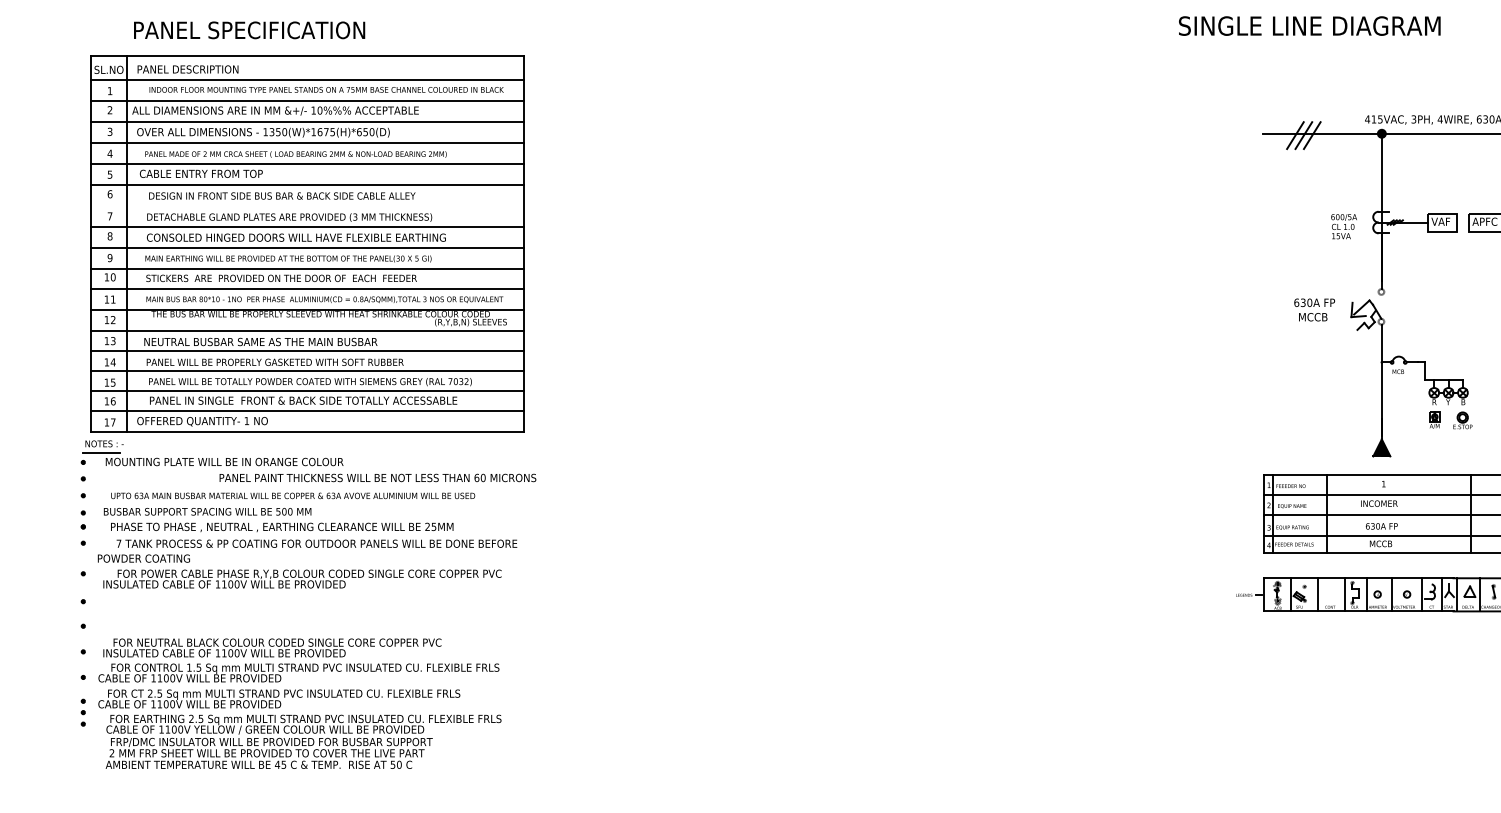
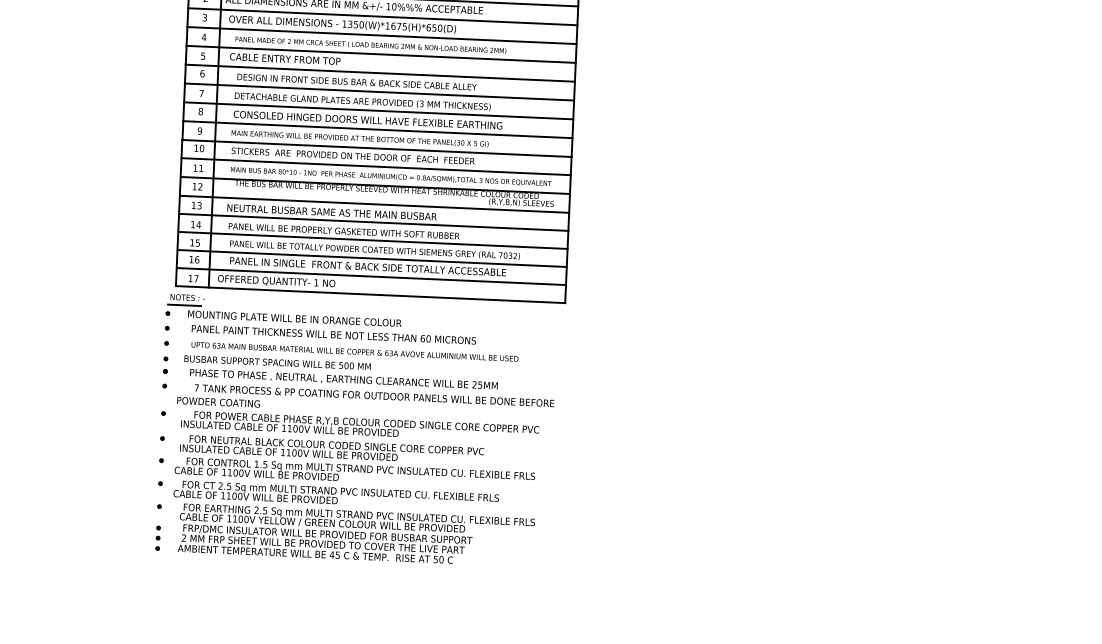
line: (307, 205) -> (379, 91), added
text: (377, 477) -> (333, 334), moved
text: (299, 703) -> (354, 500), moved

